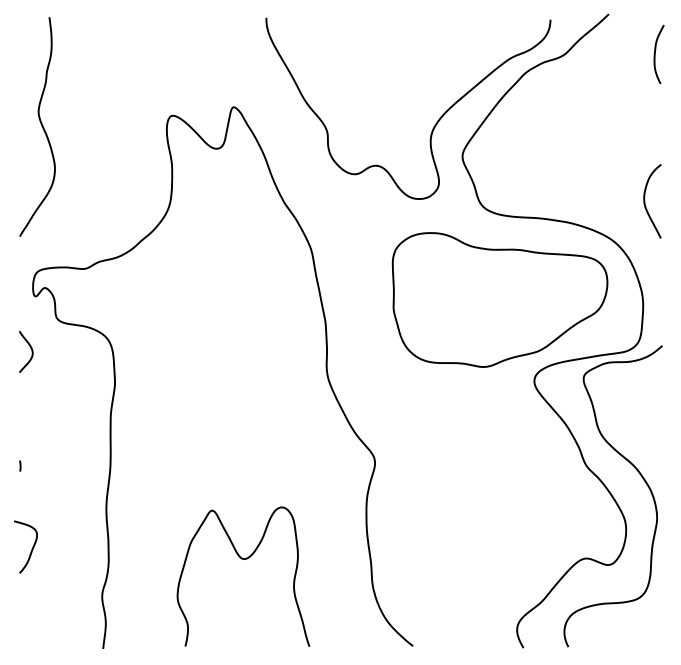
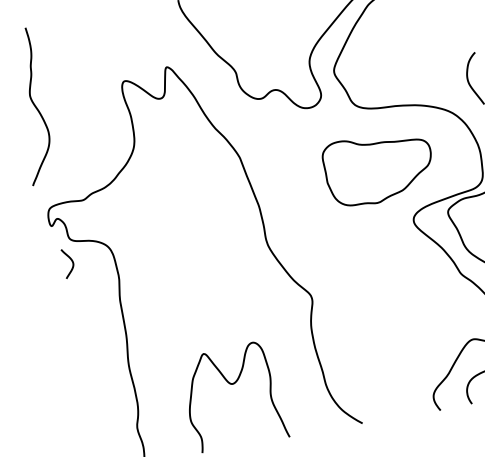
part: (499, 299) -> (378, 168), size x0.7
curve: (30, 348) -> (71, 260), moved
line: (20, 465) -> (62, 346), removed
curve: (31, 549) -> (81, 404), removed

